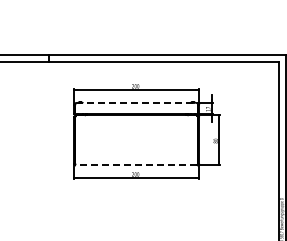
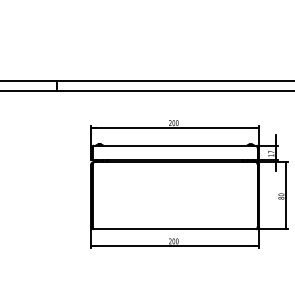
line: (136, 103) -> (174, 146), dashed -> solid
line: (136, 165) -> (174, 229), dashed -> solid

